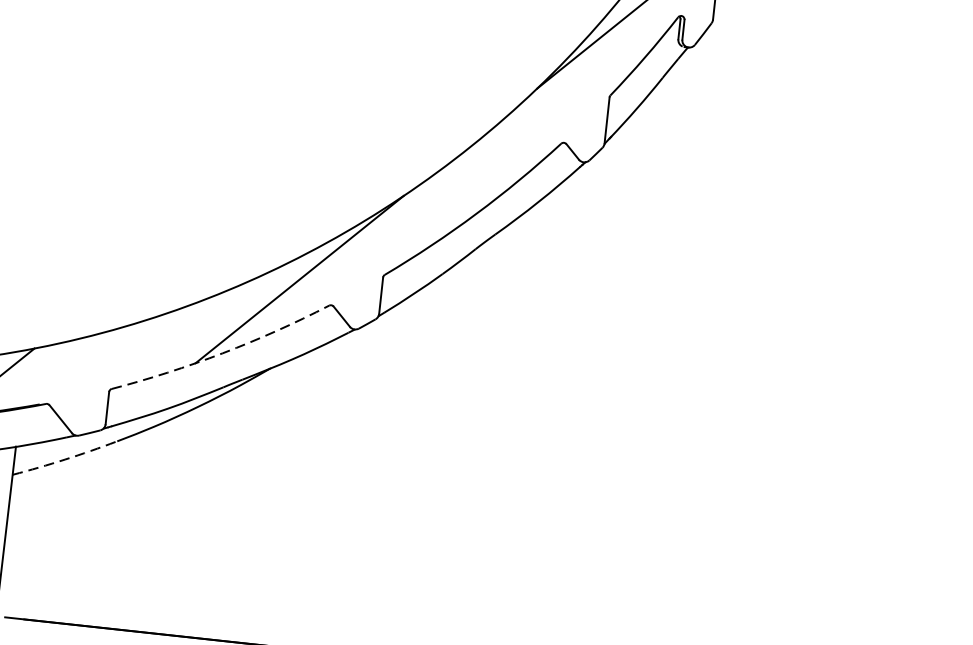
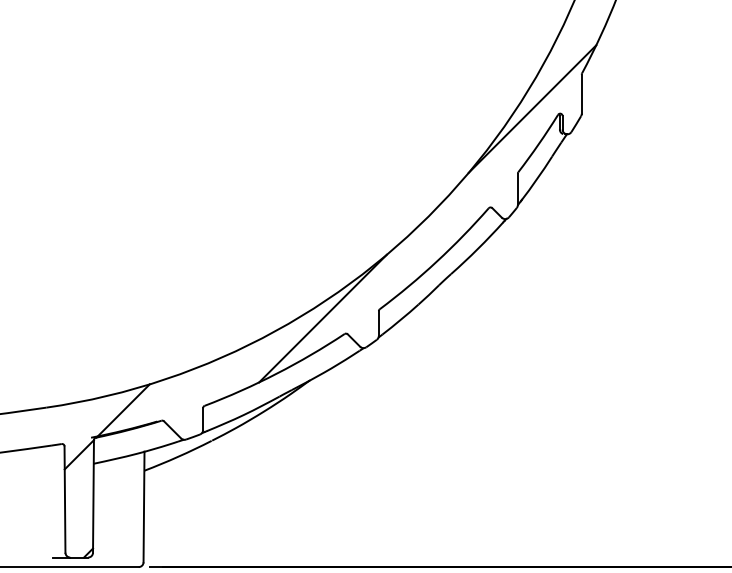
arc: (222, 352) -> (276, 373), dashed -> solid
arc: (65, 459) -> (178, 456), dashed -> solid

